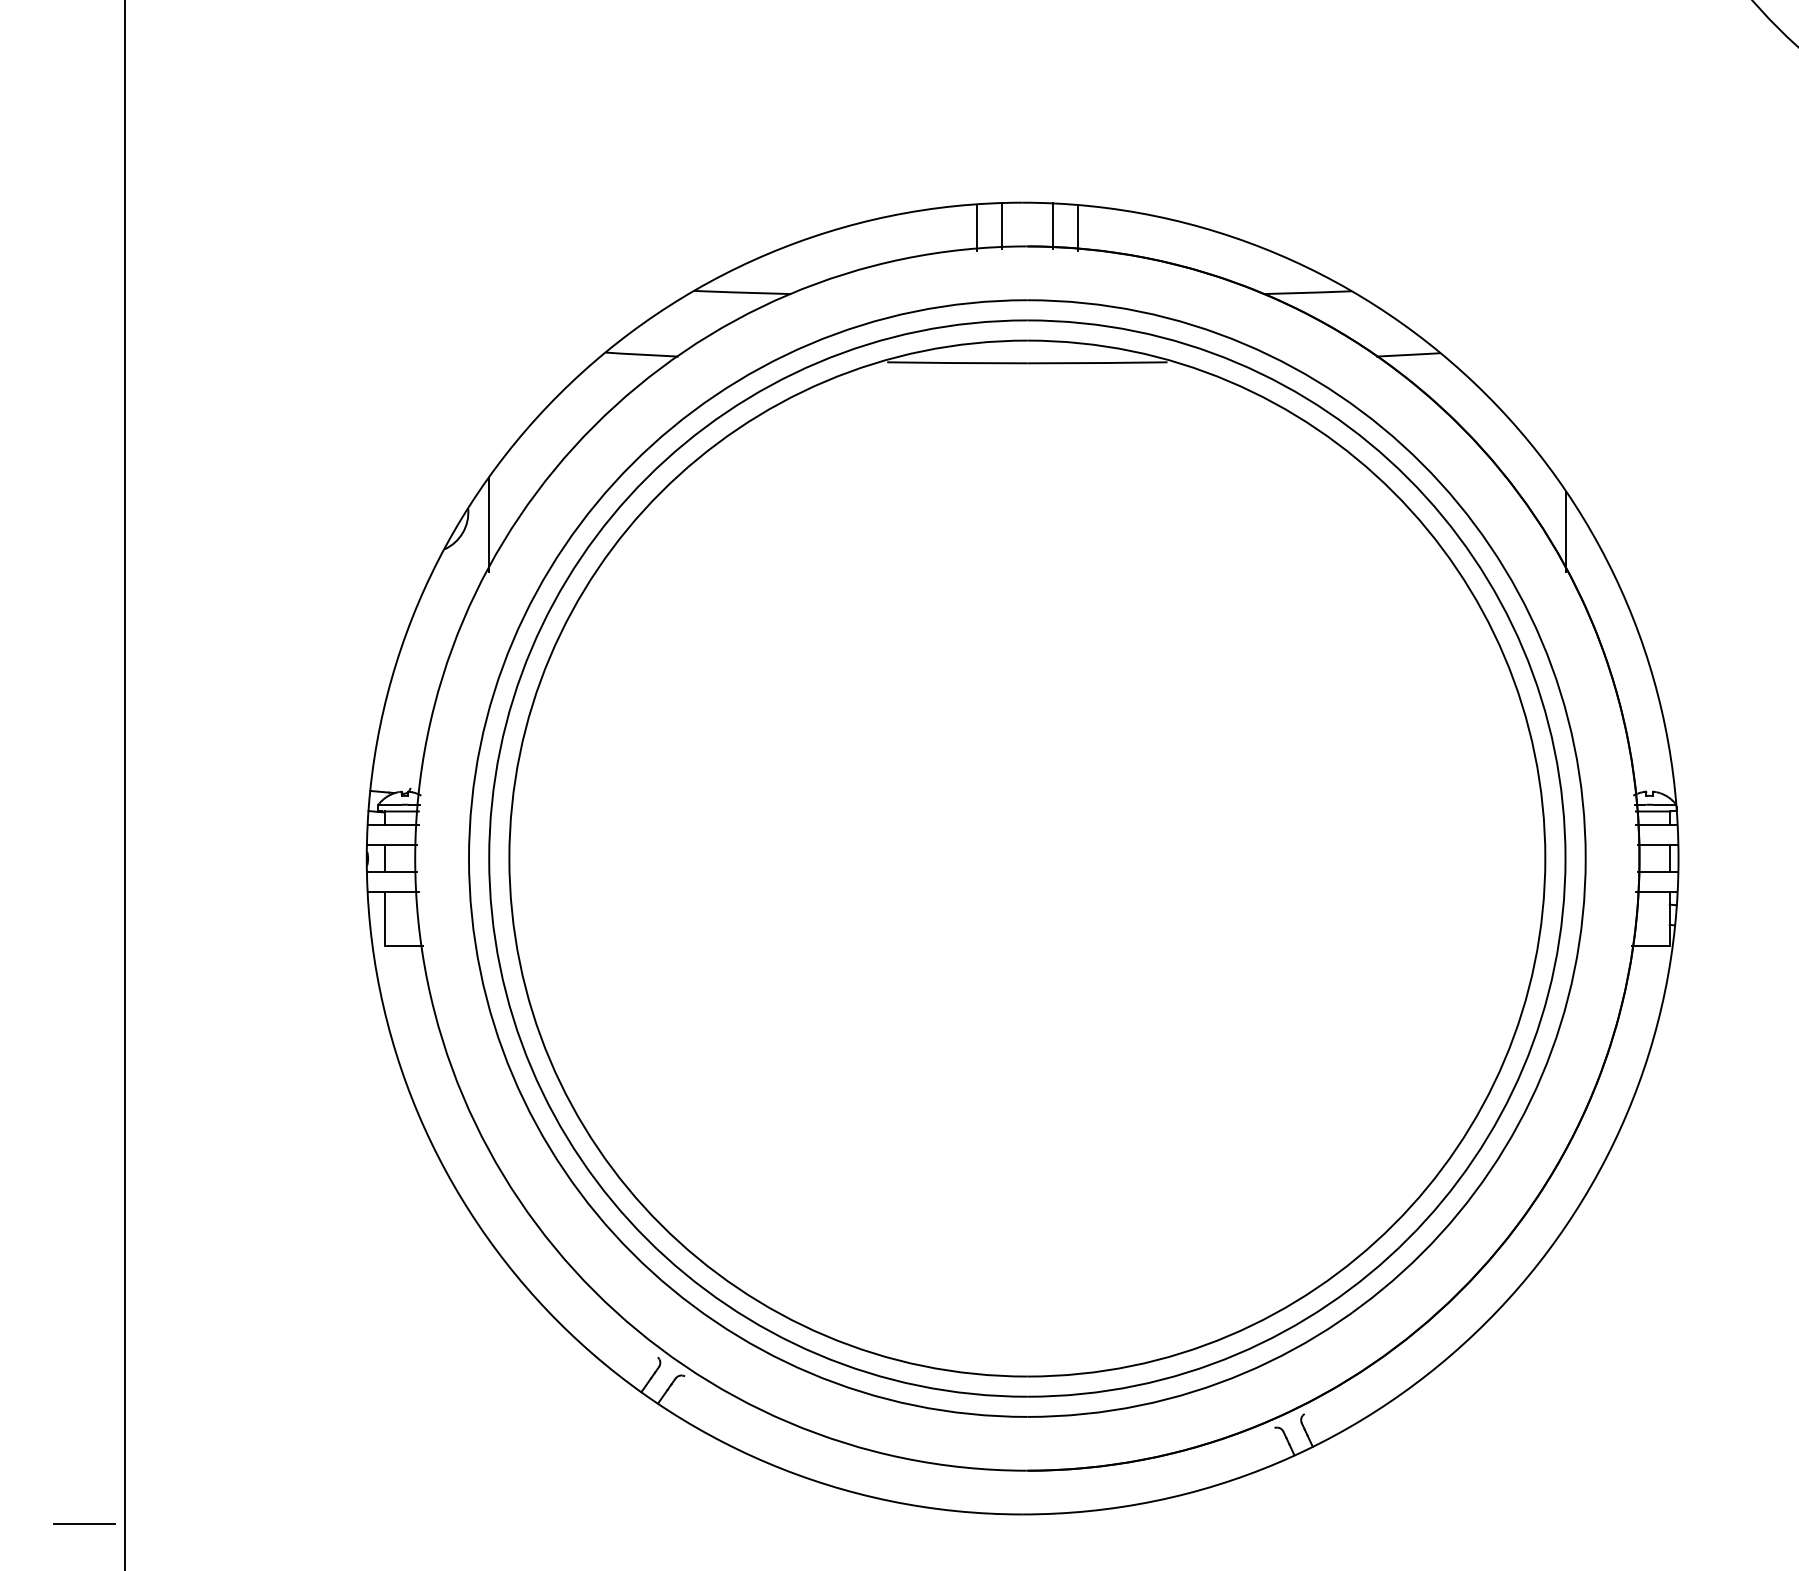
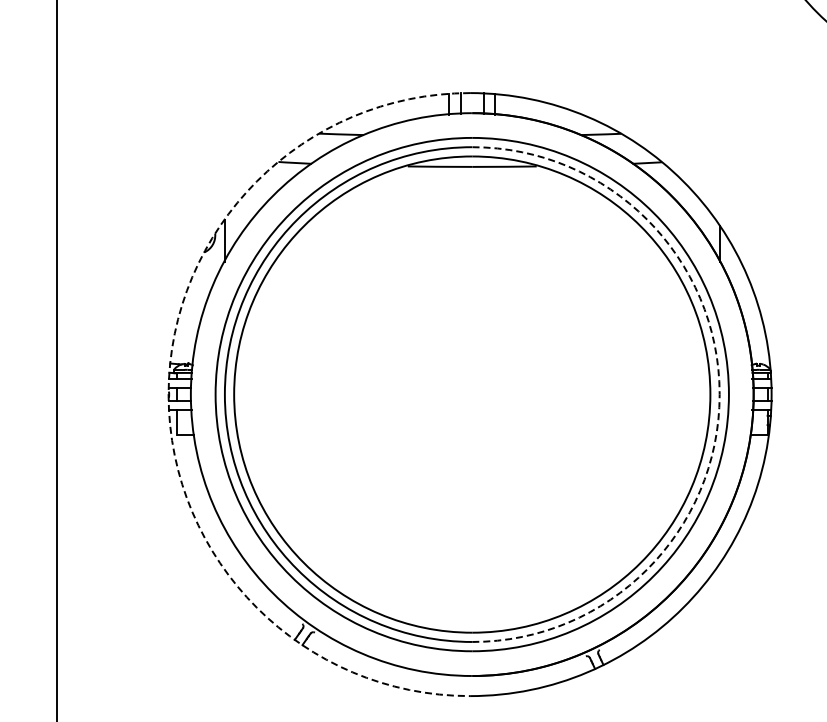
arc: (366, 858) -> (168, 394), solid -> dashed
arc: (1565, 858) -> (719, 394), solid -> dashed
line: (83, 1524) -> (38, 700), removed

